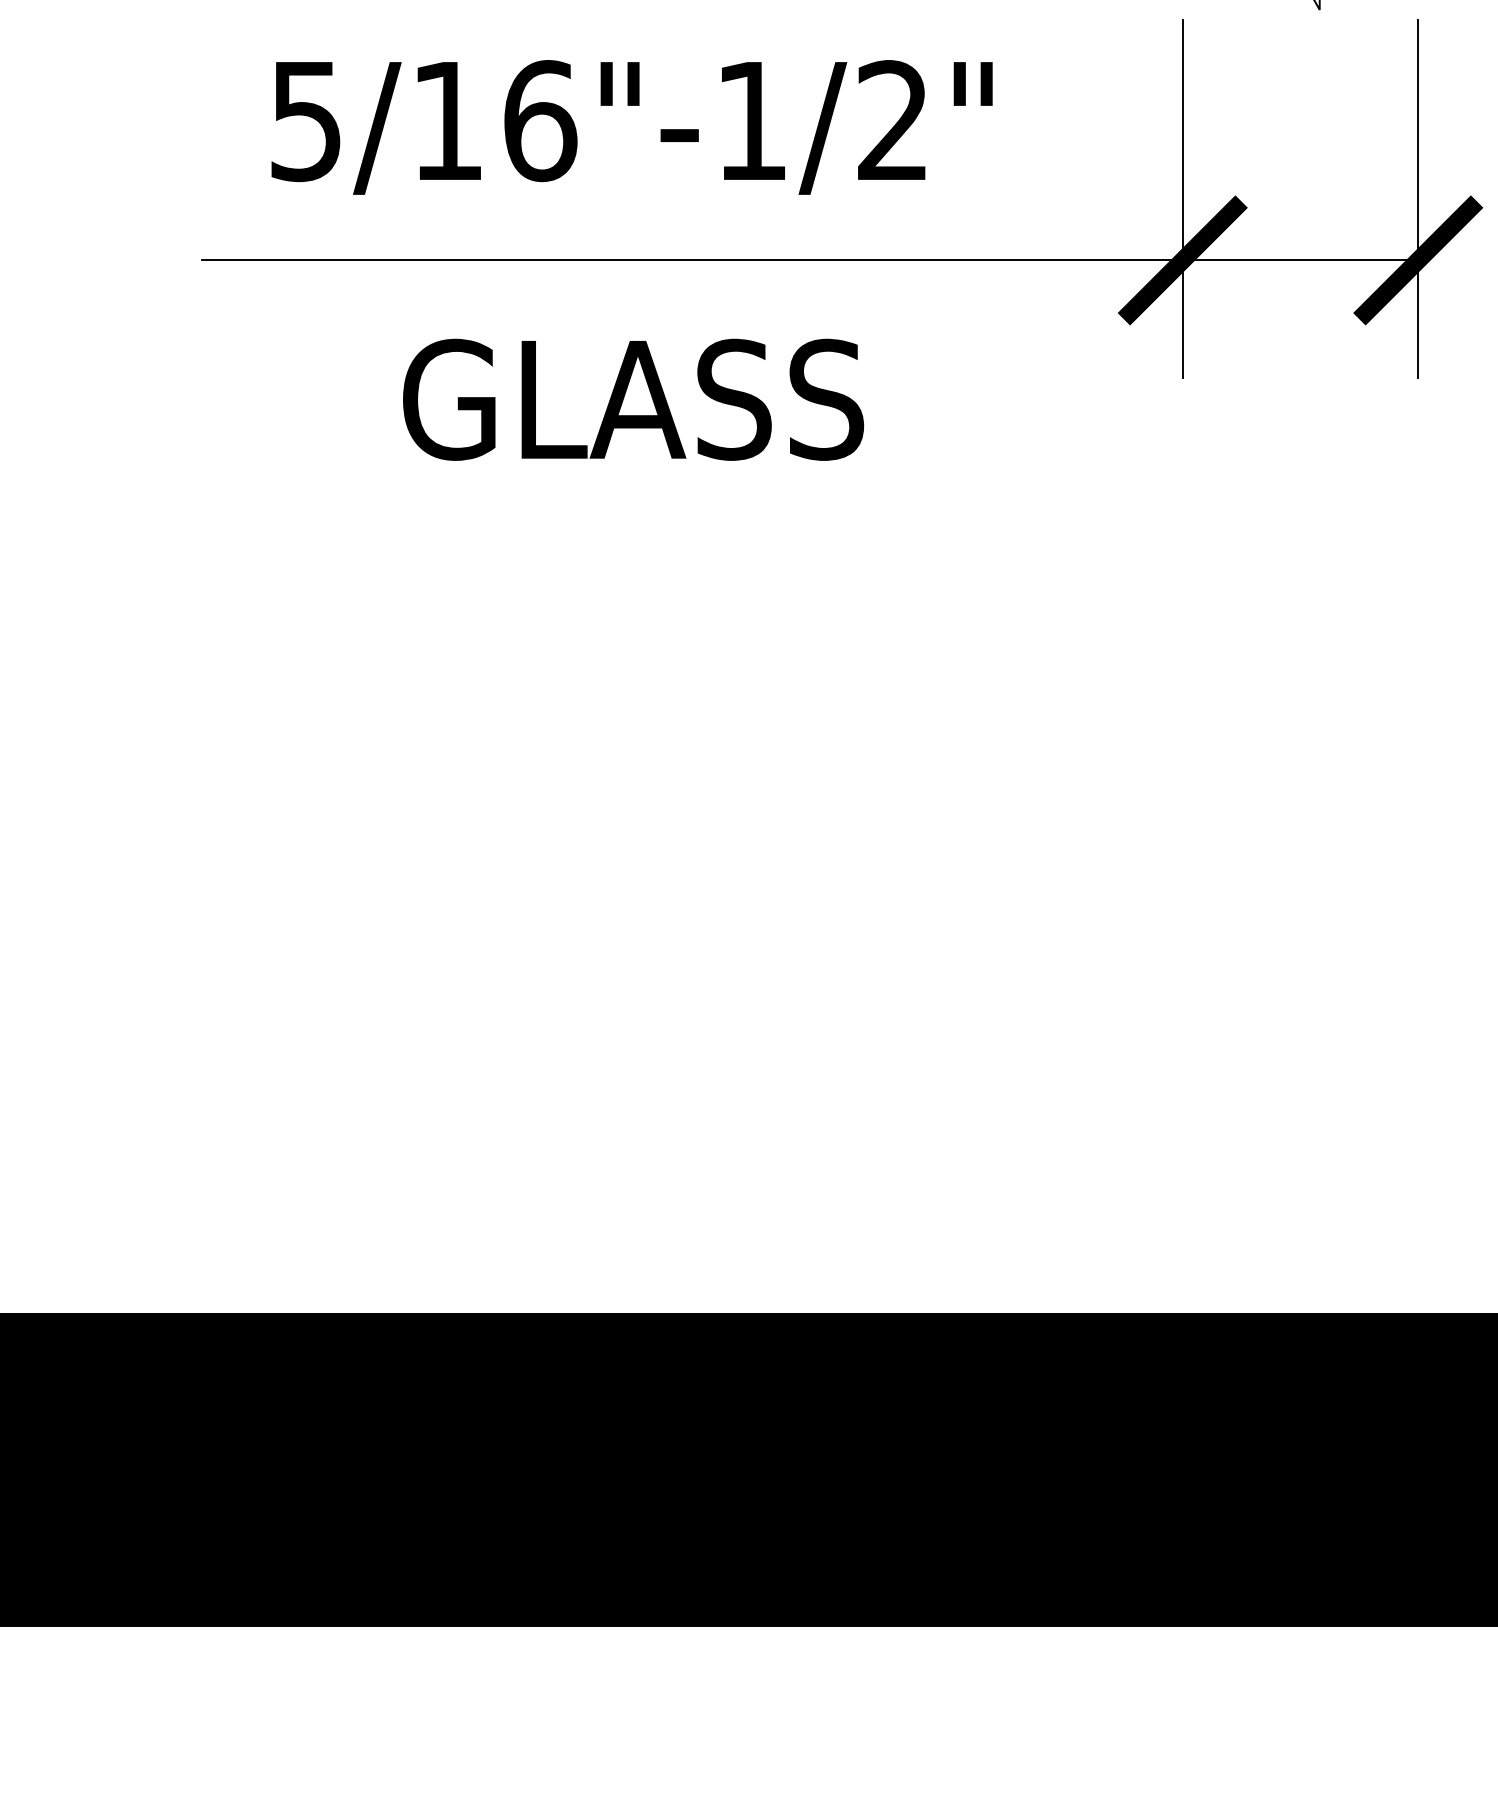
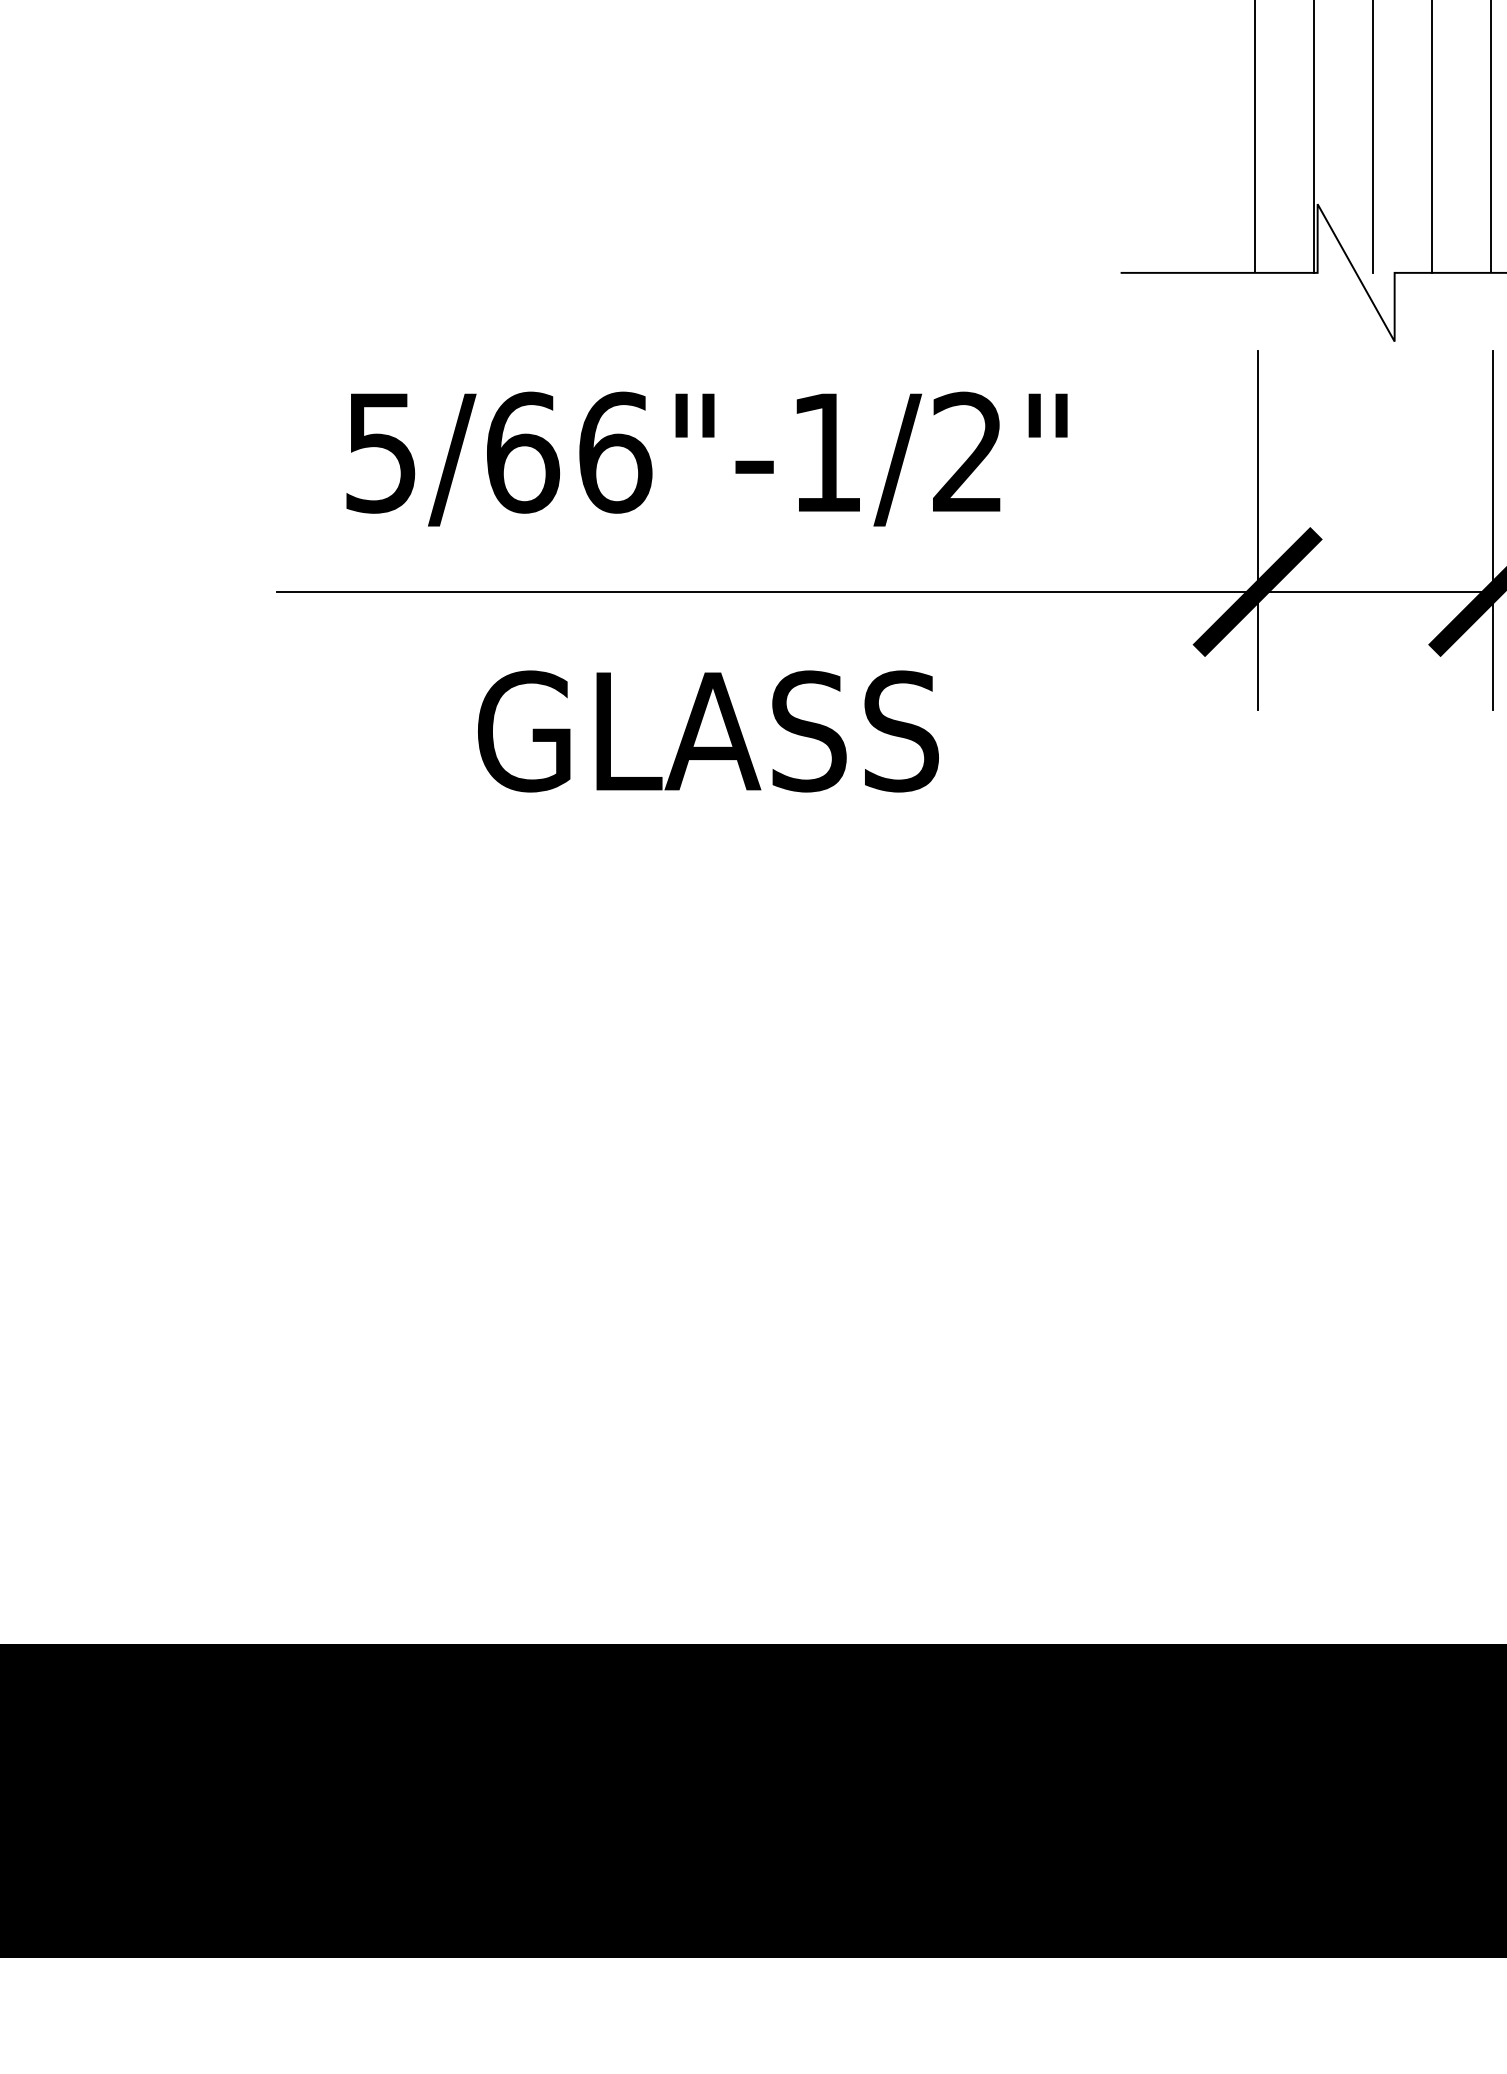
text: (448, 120) -> (523, 452), 5/16"-1/2" -> 5/66"-1/2"

